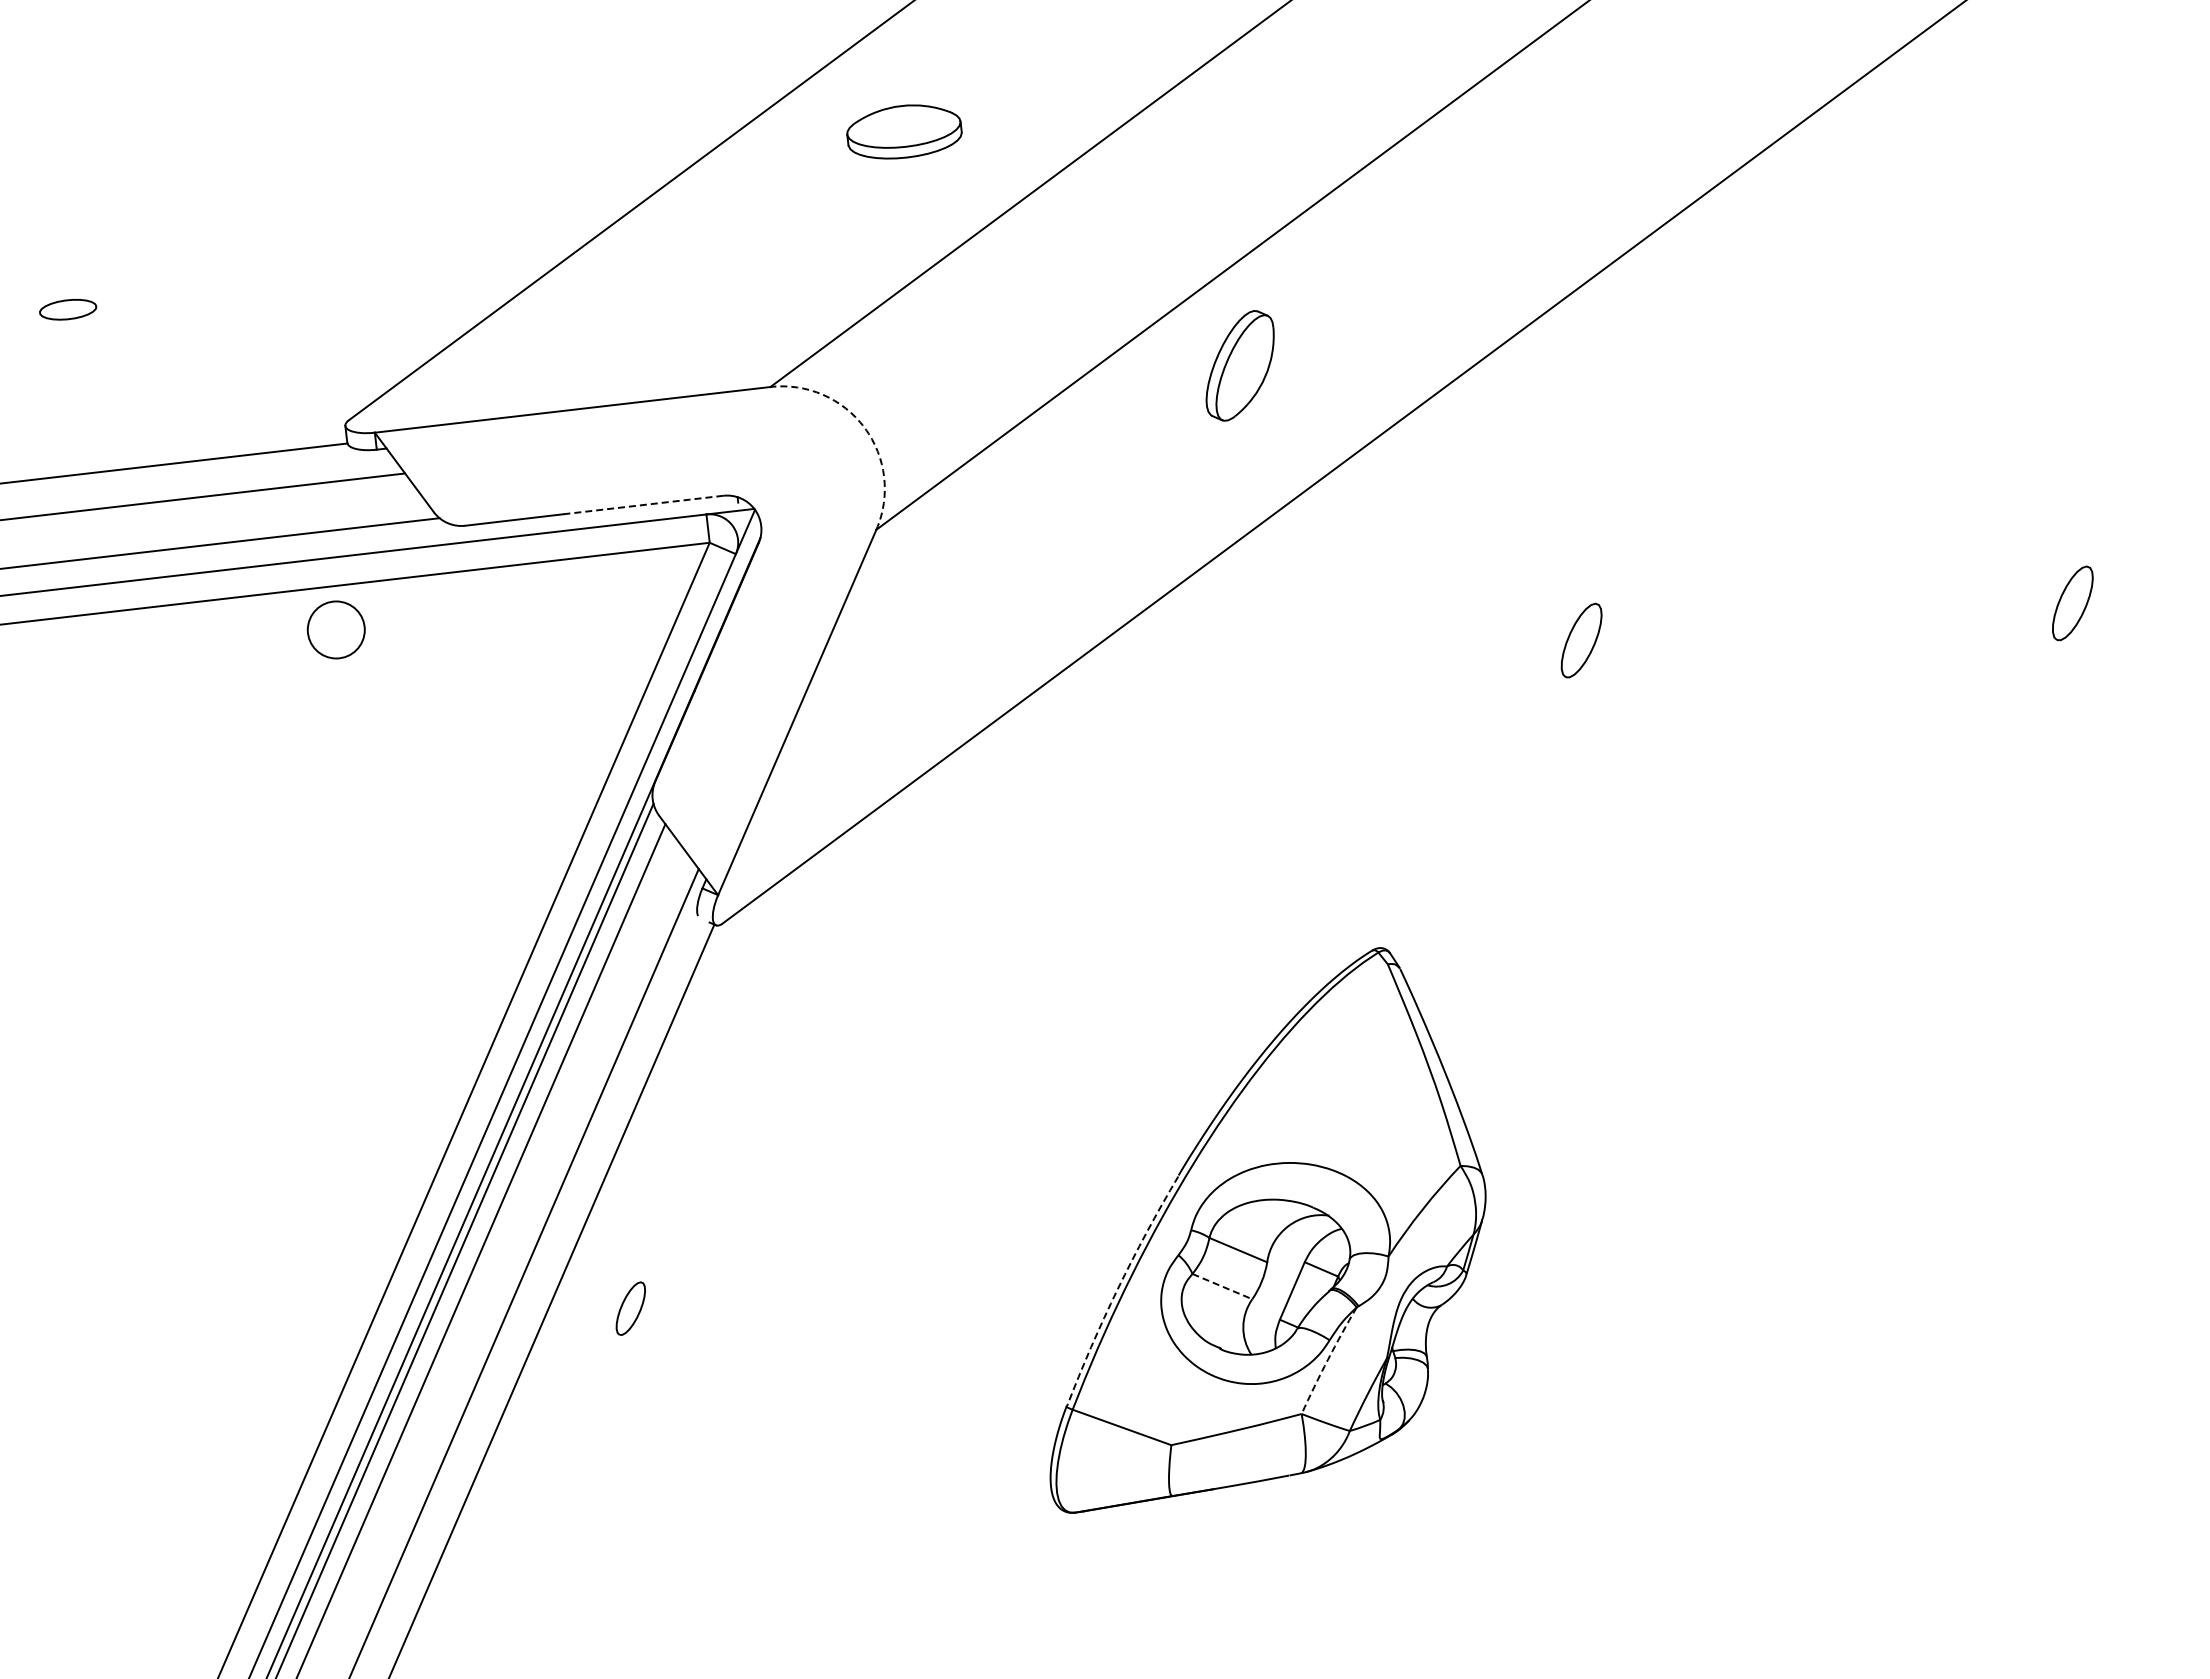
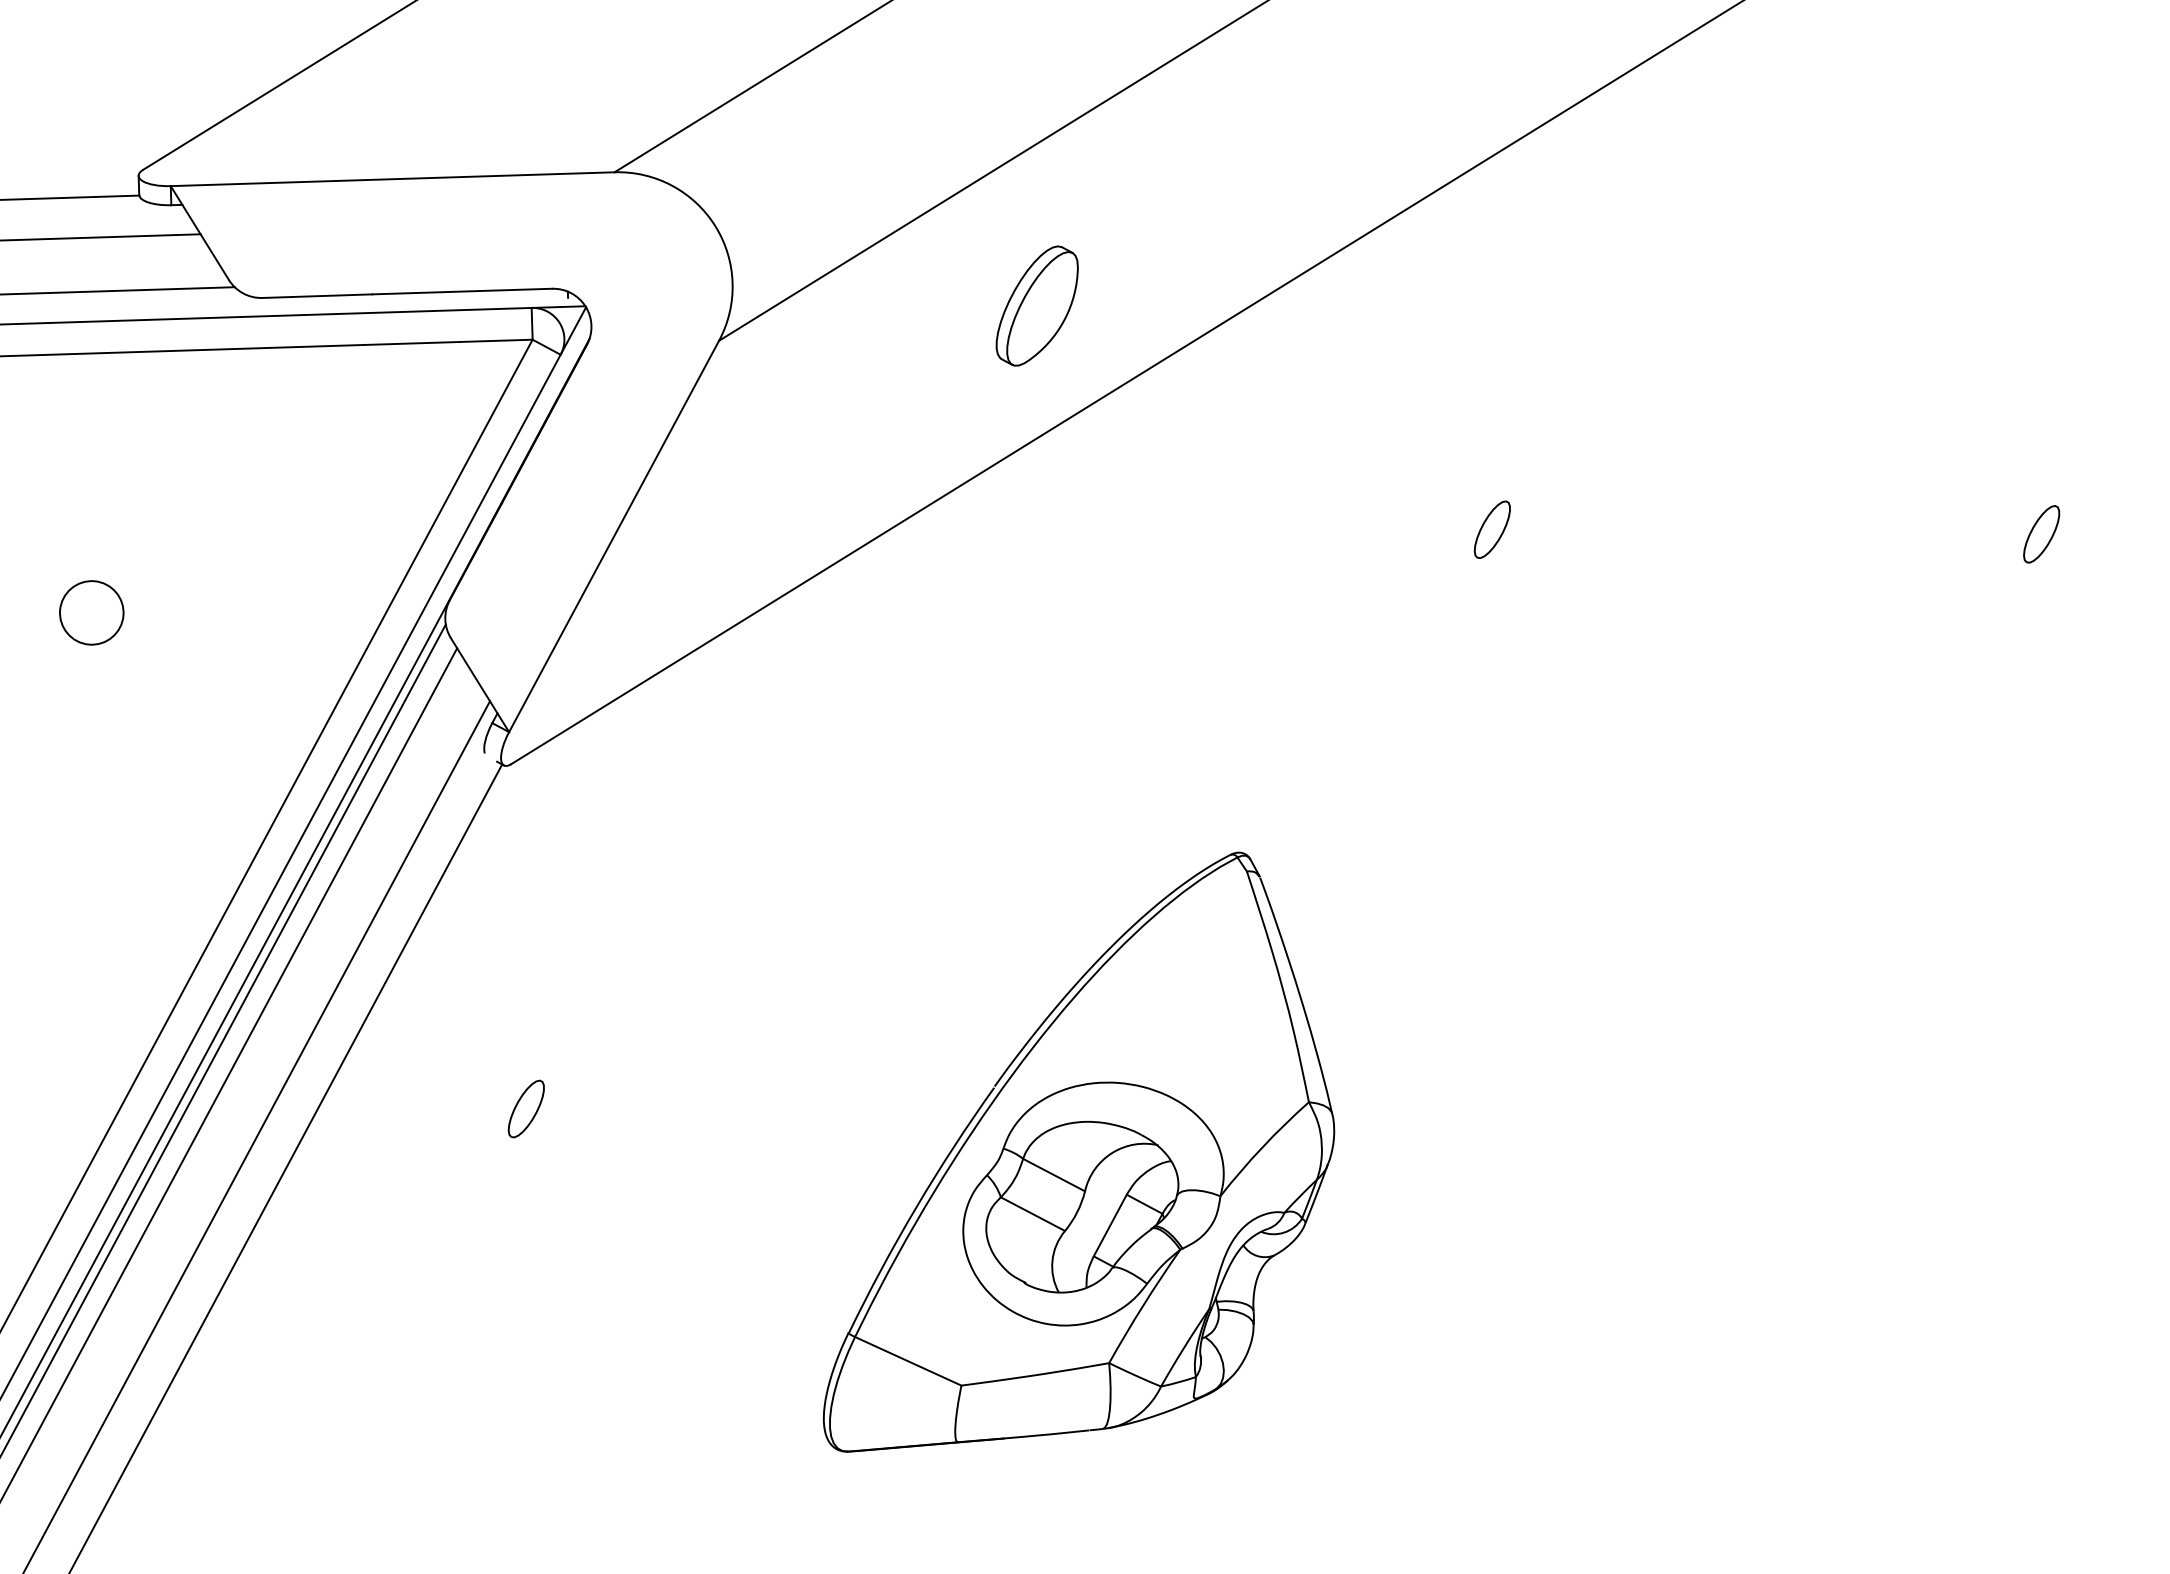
part: (1239, 365) -> (1036, 305), moved
arc: (864, 427) -> (715, 226), dashed -> solid
line: (643, 505) -> (462, 292), dashed -> solid
part: (2072, 603) -> (2041, 534), size x0.71
circle: (335, 629) -> (90, 612), moved
part: (1581, 640) -> (1492, 529), size x0.71
line: (1222, 1286) -> (1033, 1214), dashed -> solid
arc: (1117, 1289) -> (916, 1207), dashed -> solid
part: (630, 1308) -> (526, 1108), moved
arc: (1327, 1359) -> (1142, 1304), dashed -> solid

